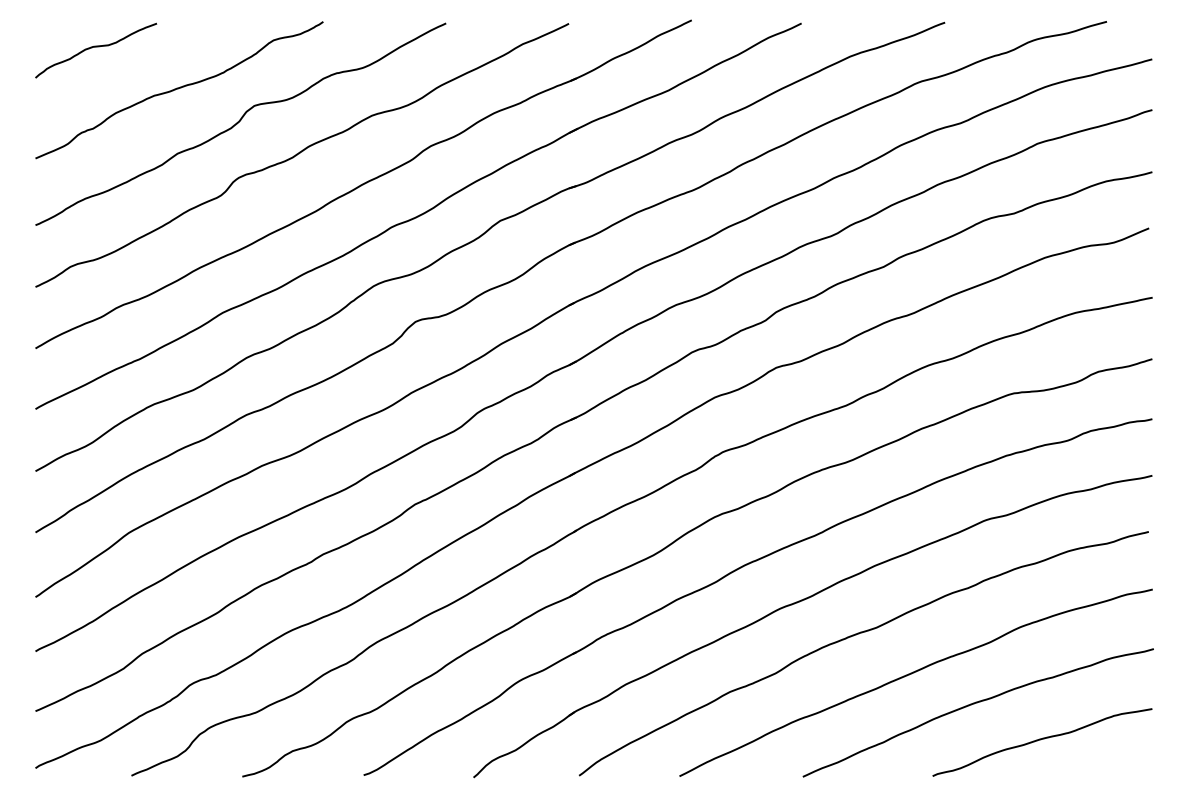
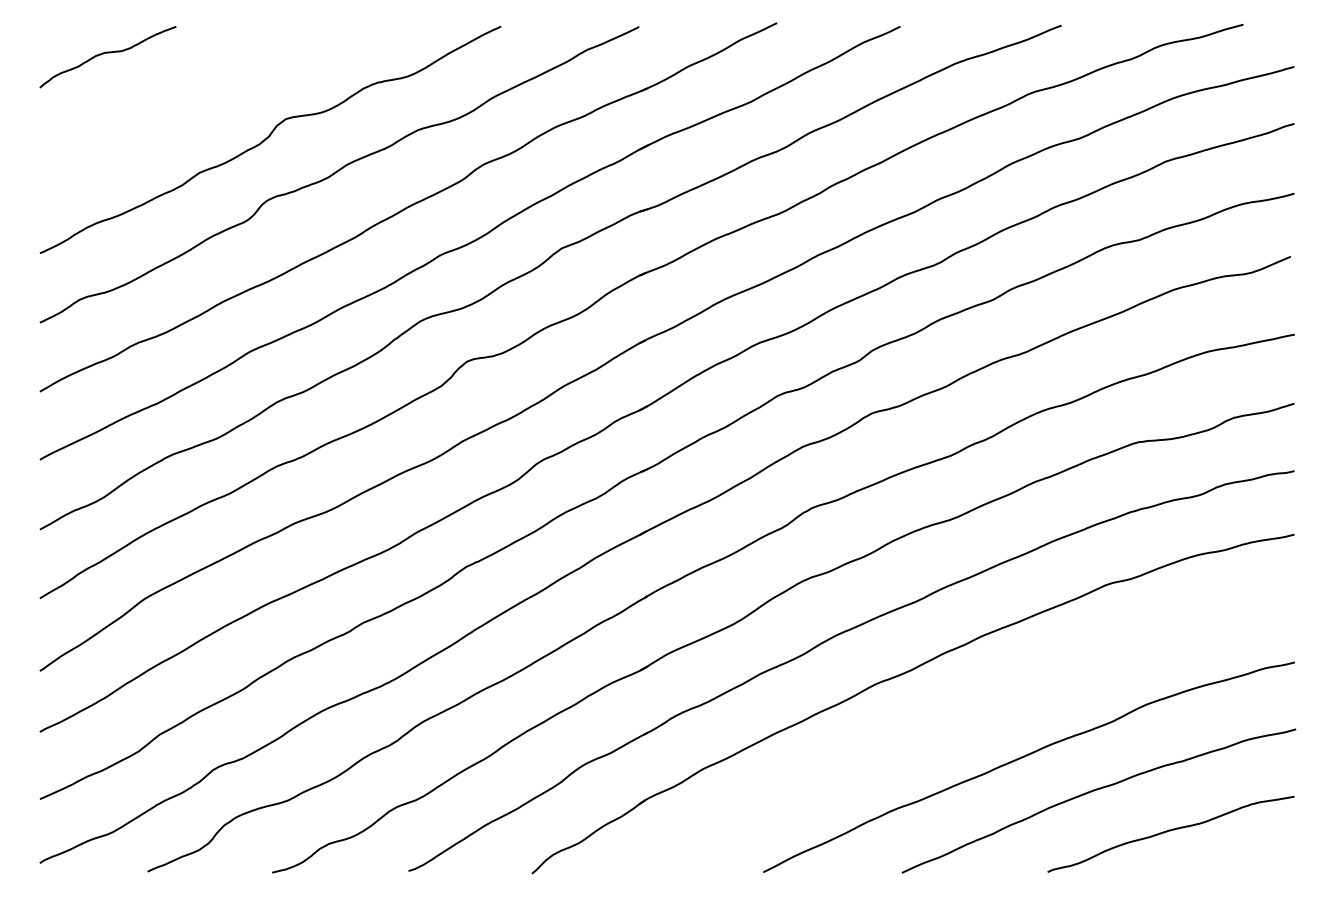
curve: (178, 89) -> (200, 100), removed
curve: (856, 635) -> (962, 714), removed

